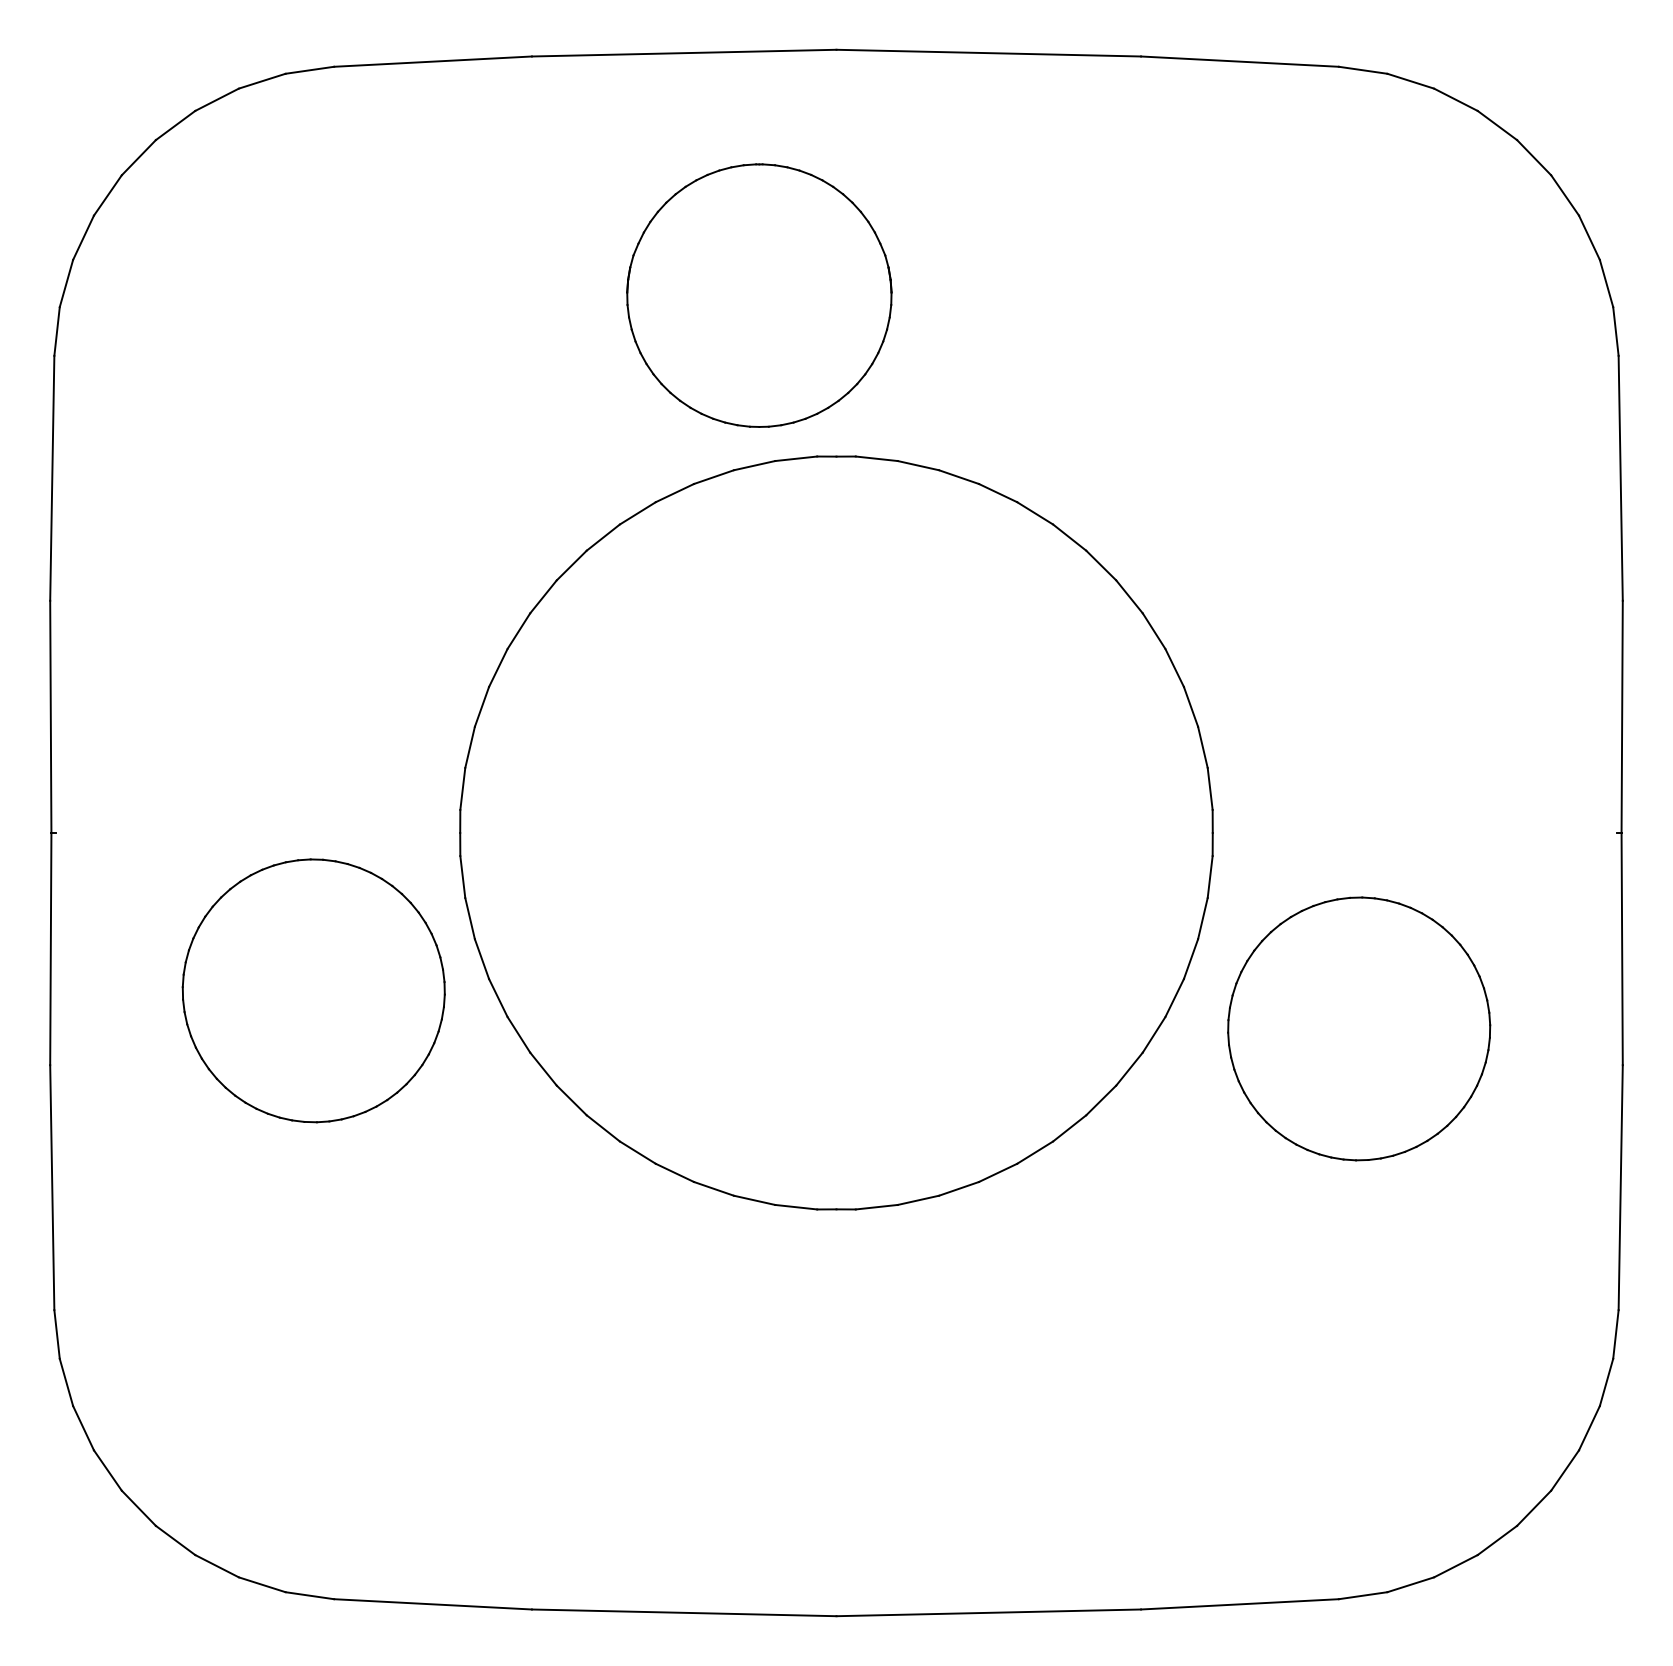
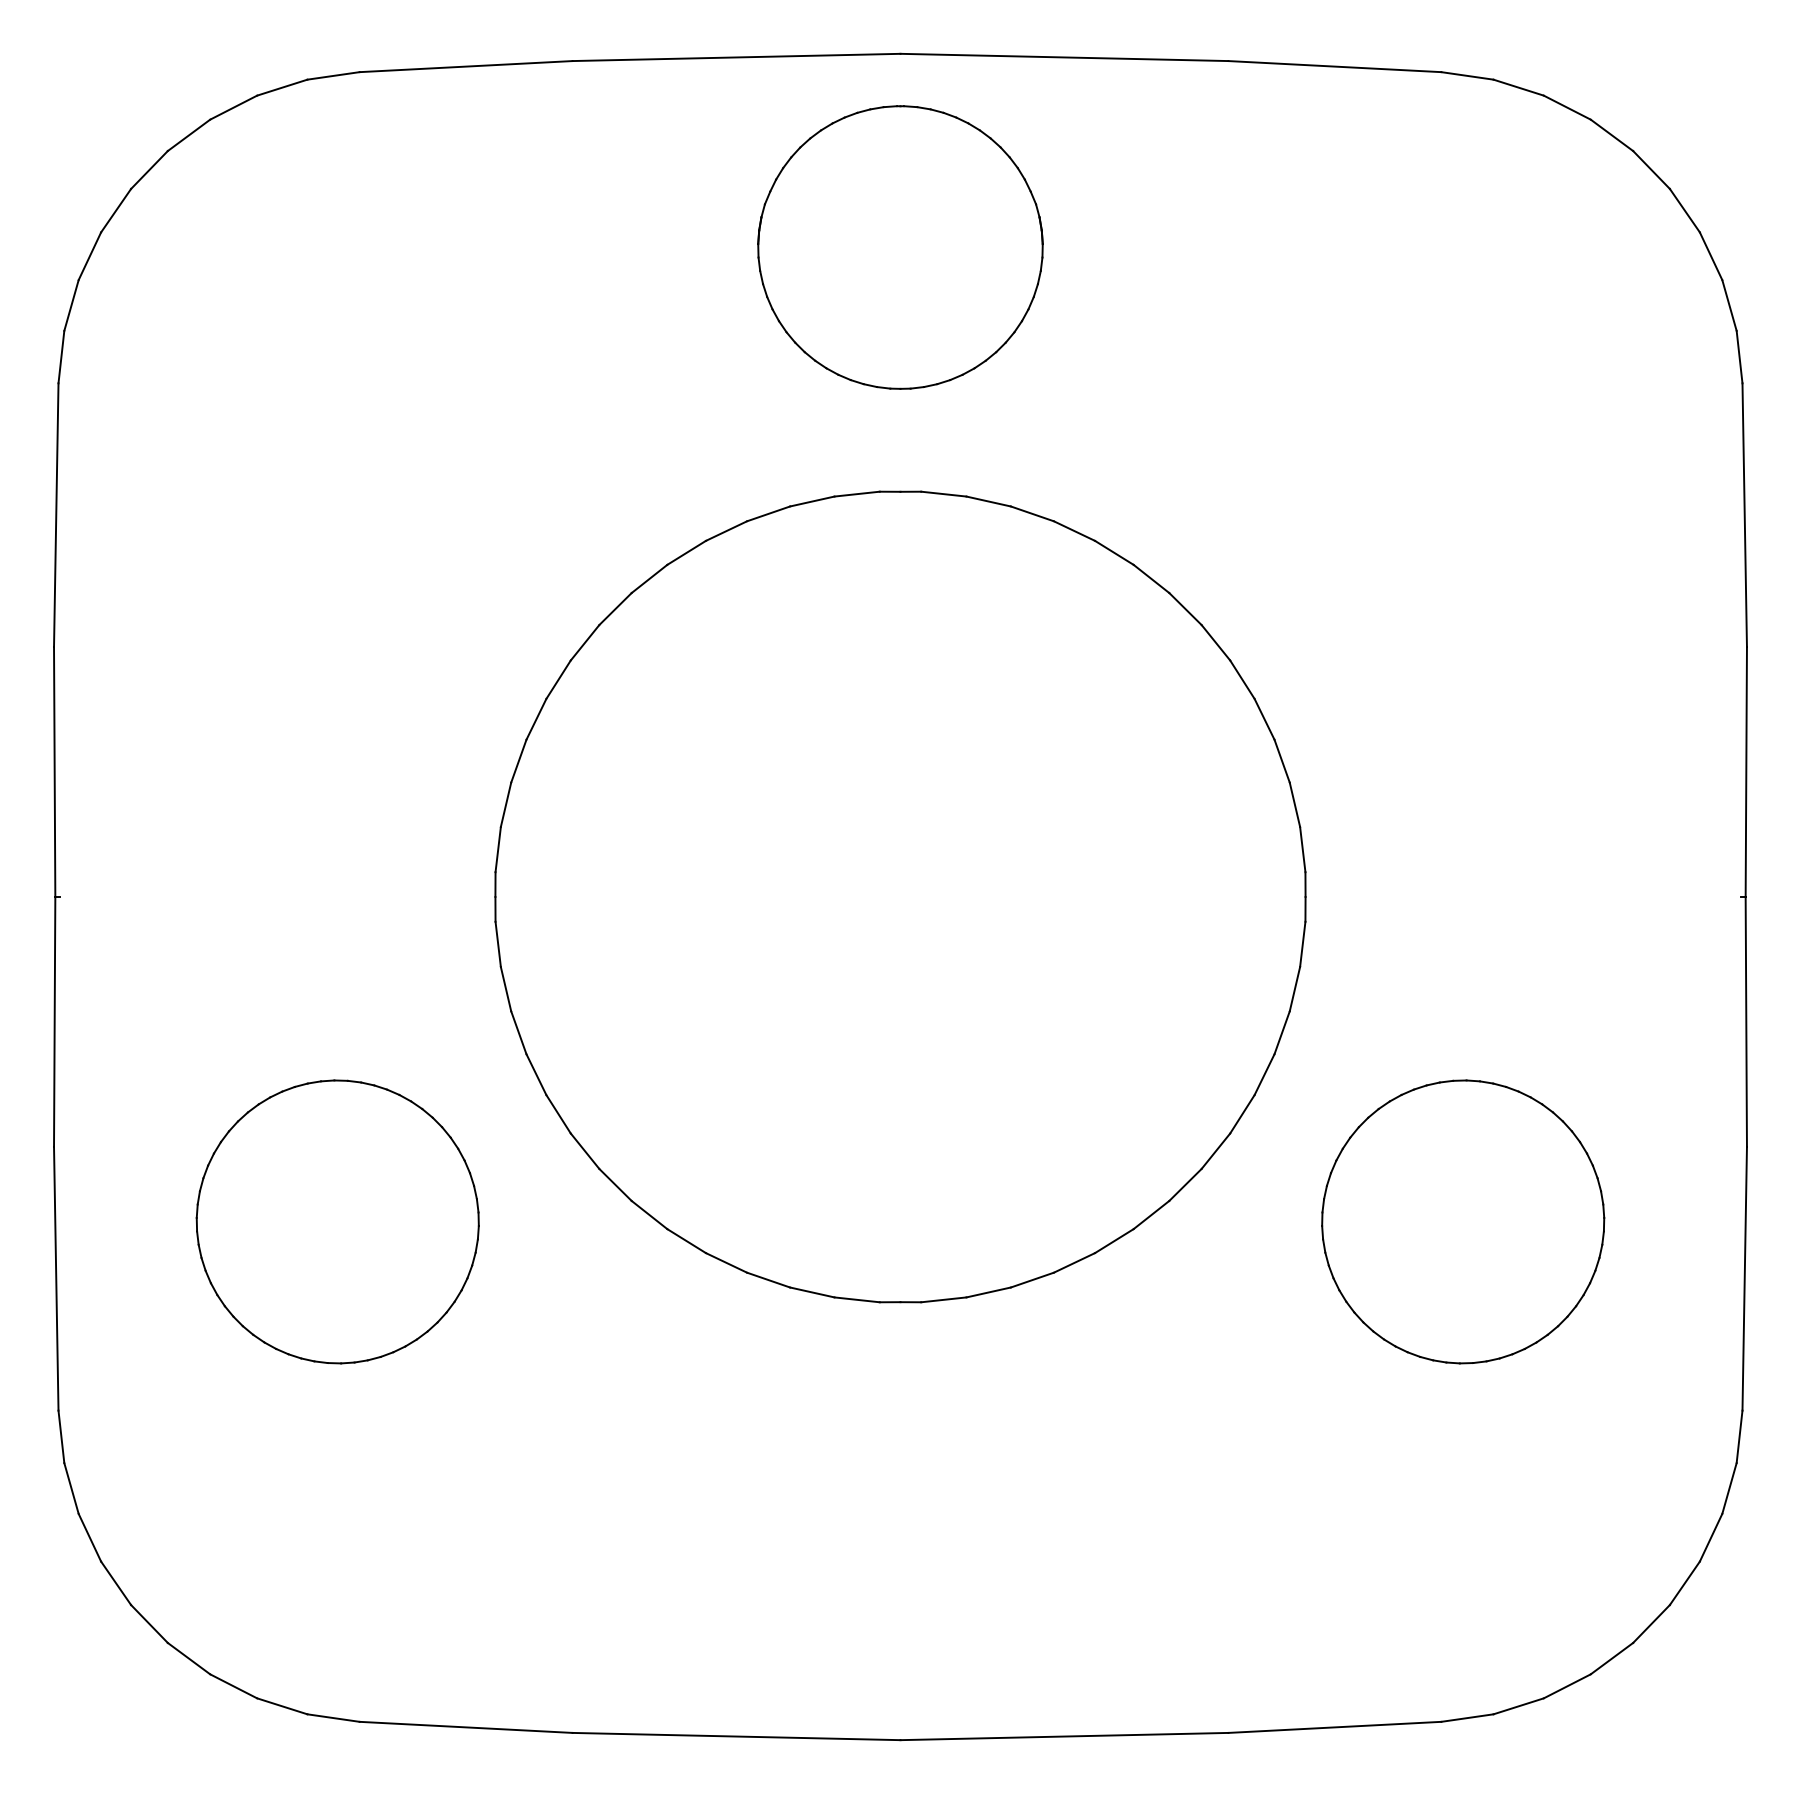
part: (759, 295) -> (900, 247), moved
part: (313, 990) -> (337, 1221), moved
part: (1359, 1028) -> (1463, 1221), moved

